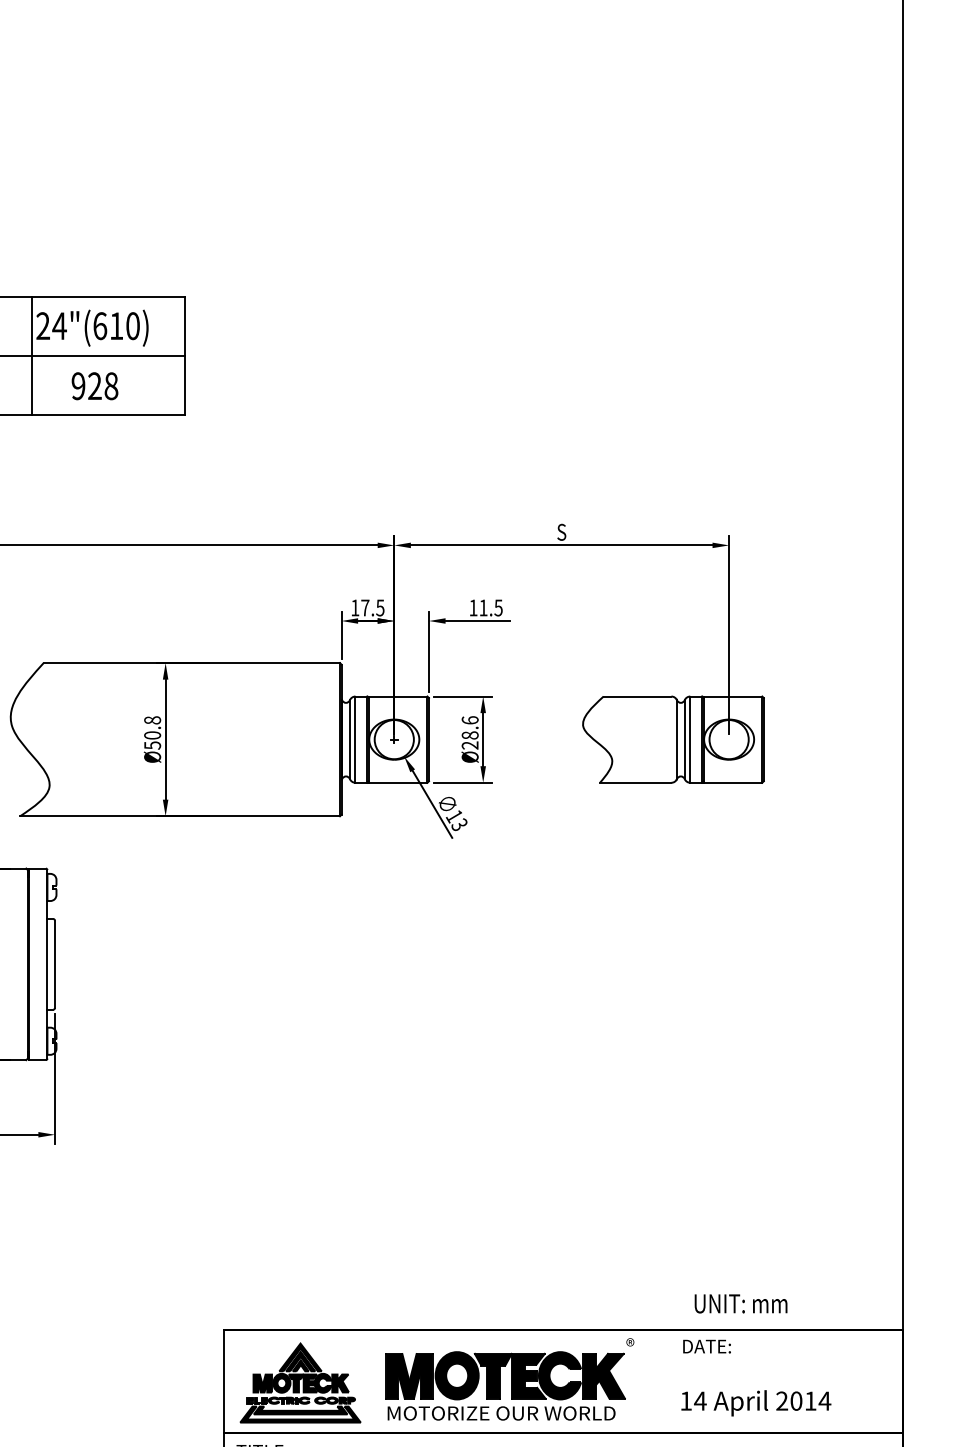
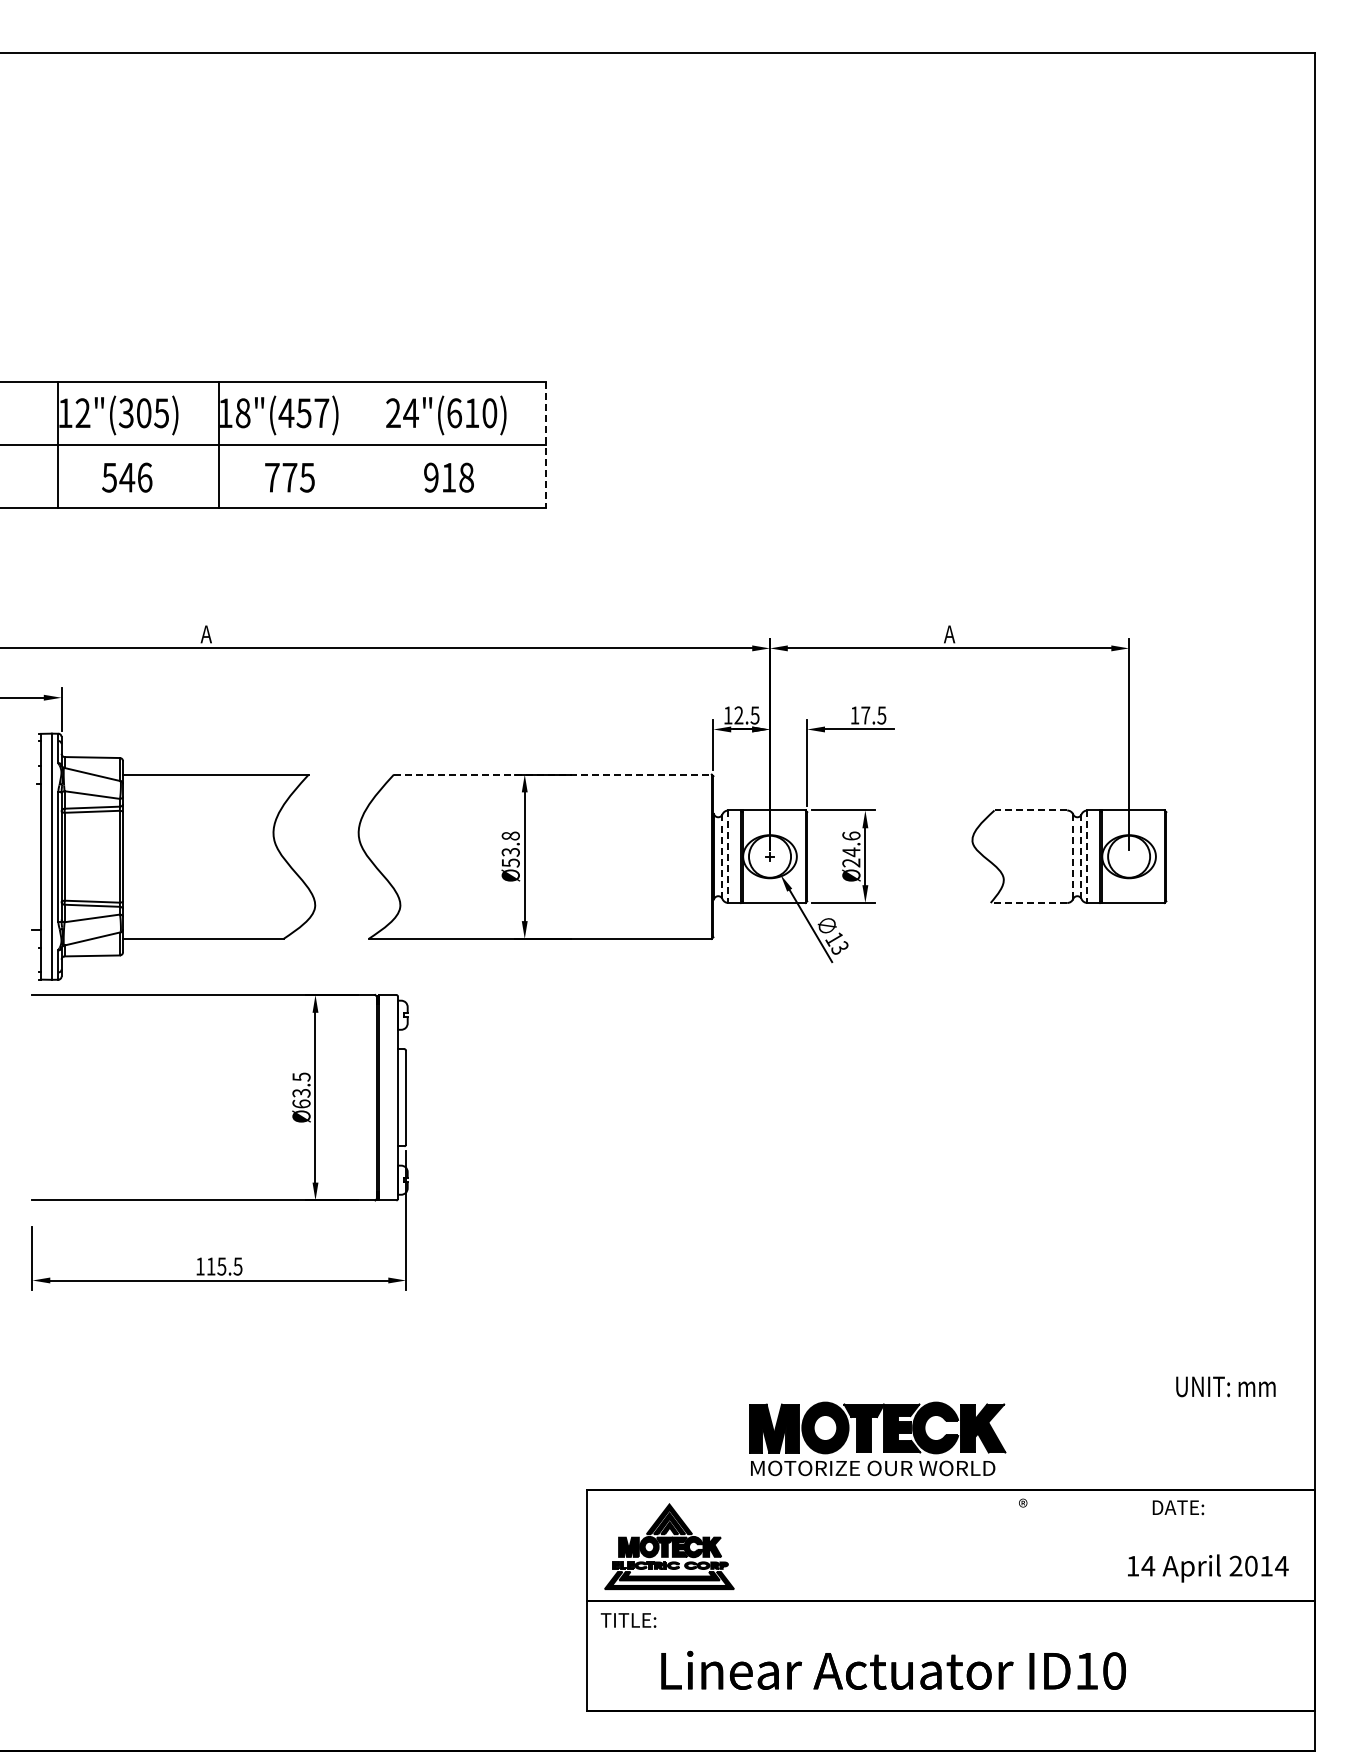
line: (31, 356) -> (380, 445), removed
line: (184, 356) -> (545, 445), solid -> dashed
text: (94, 386) -> (448, 477), 928 -> 918
text: (561, 532) -> (949, 634), S -> A
text: (364, 607) -> (738, 715), 17.5 -> 12.5
text: (483, 607) -> (865, 715), 11.5 -> 17.5
line: (191, 662) -> (552, 774), solid -> dashed
line: (637, 696) -> (1030, 810), solid -> dashed
text: (152, 734) -> (510, 851), Ø50.8 -> Ø53.8
text: (470, 735) -> (851, 852), Ø28.6 -> Ø24.6
line: (350, 740) -> (722, 857), solid -> dashed
line: (355, 740) -> (728, 857), solid -> dashed
line: (677, 740) -> (1073, 857), solid -> dashed
line: (684, 740) -> (1081, 857), solid -> dashed
line: (690, 740) -> (1087, 857), solid -> dashed
line: (635, 783) -> (1028, 903), solid -> dashed
text: (740, 1303) -> (1225, 1386), moved
text: (707, 1346) -> (1178, 1507), moved
part: (505, 1385) -> (877, 1438), moved
text: (756, 1403) -> (1208, 1568), moved

